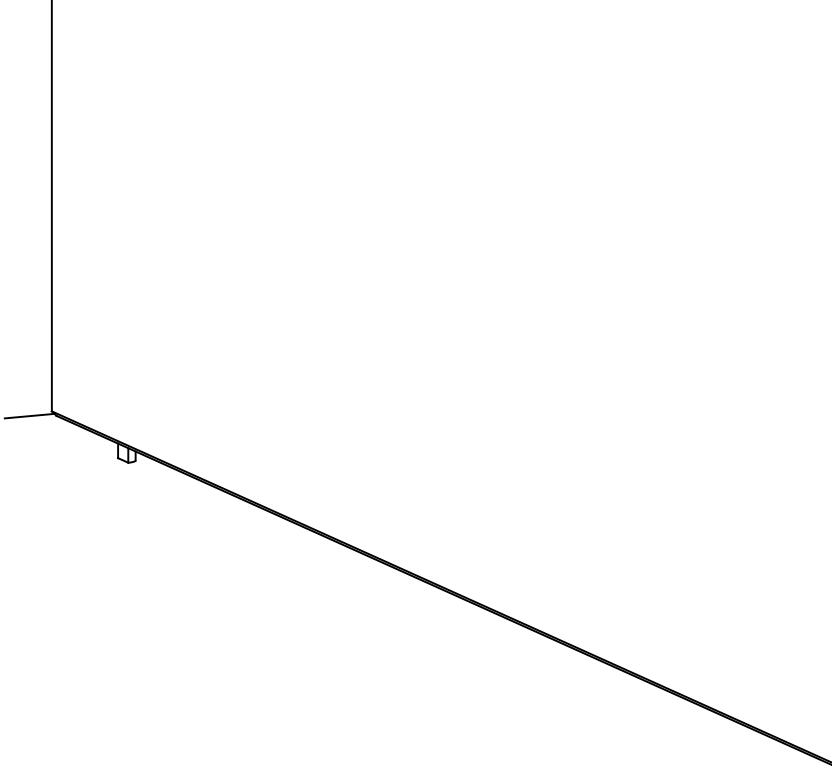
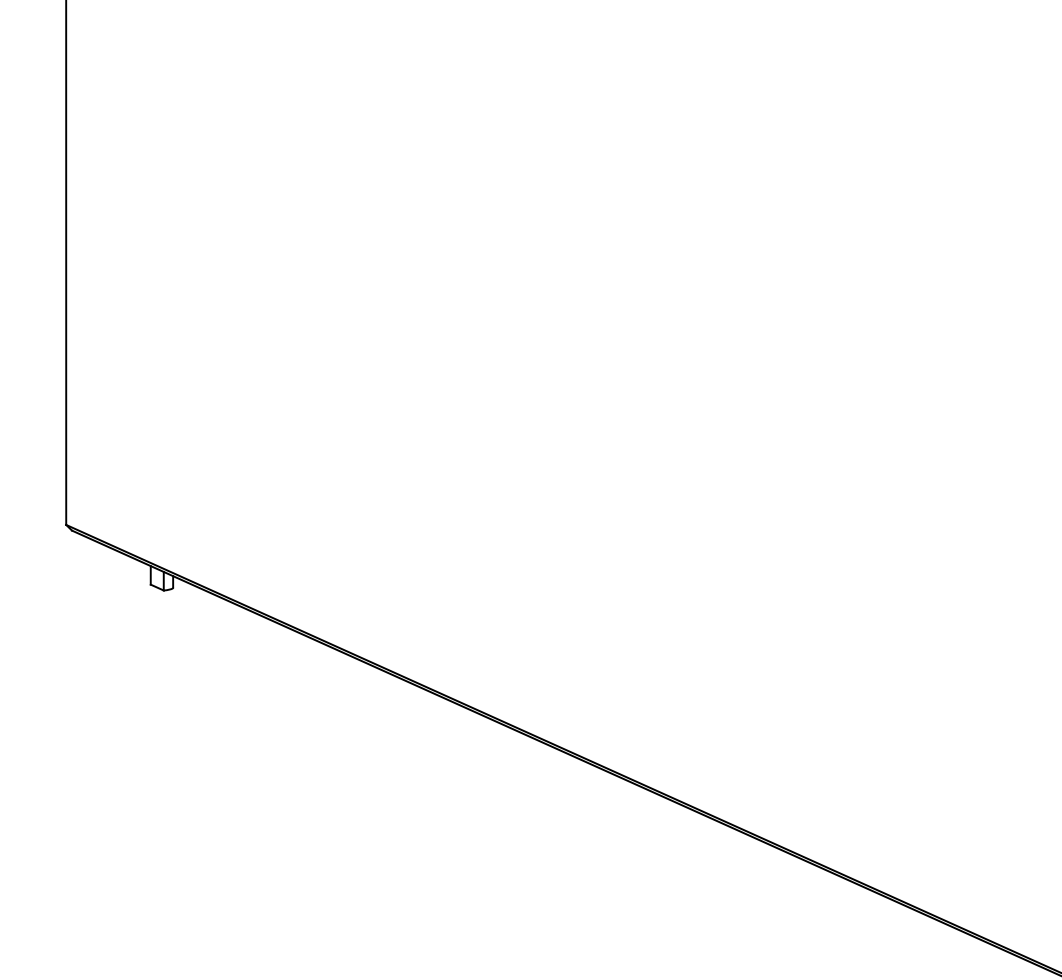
line: (29, 415) -> (37, 530), removed

